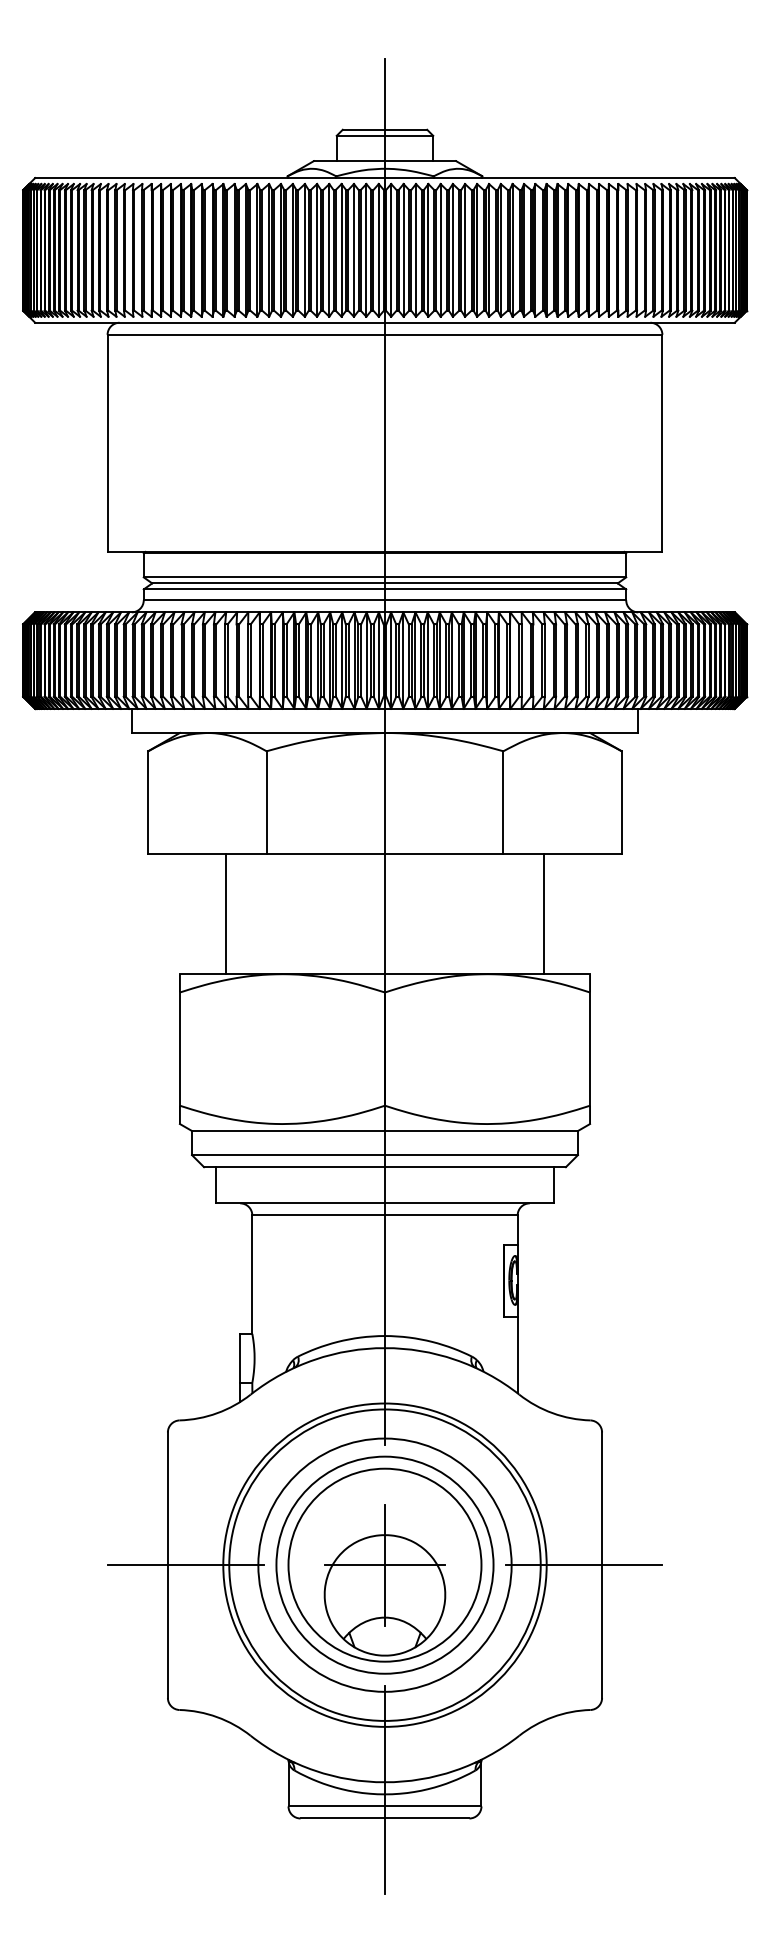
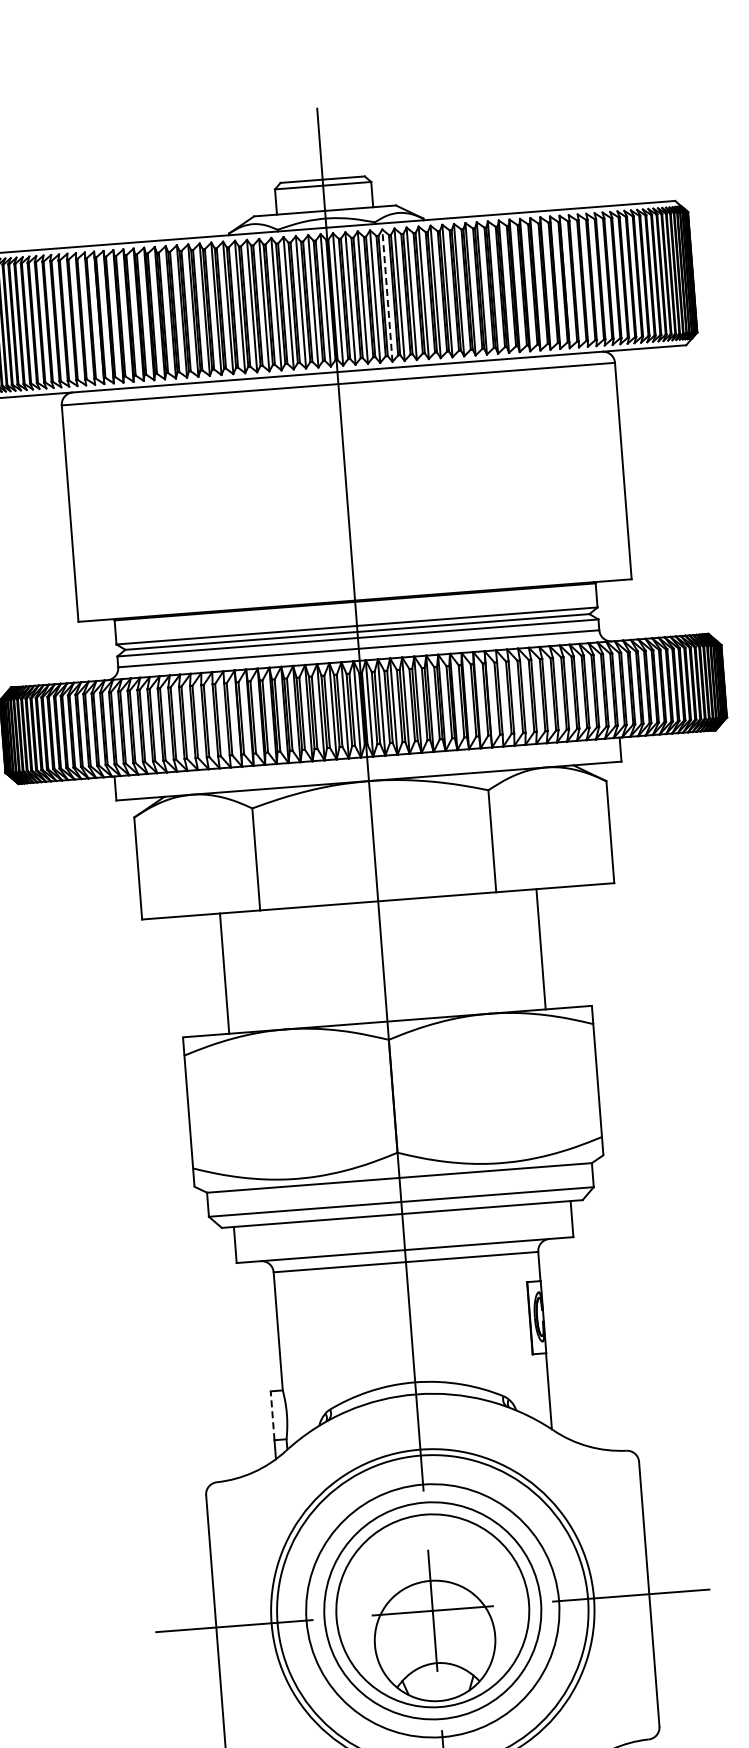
line: (440, 249) -> (387, 294), solid -> dashed
line: (240, 1358) -> (272, 1415), solid -> dashed

